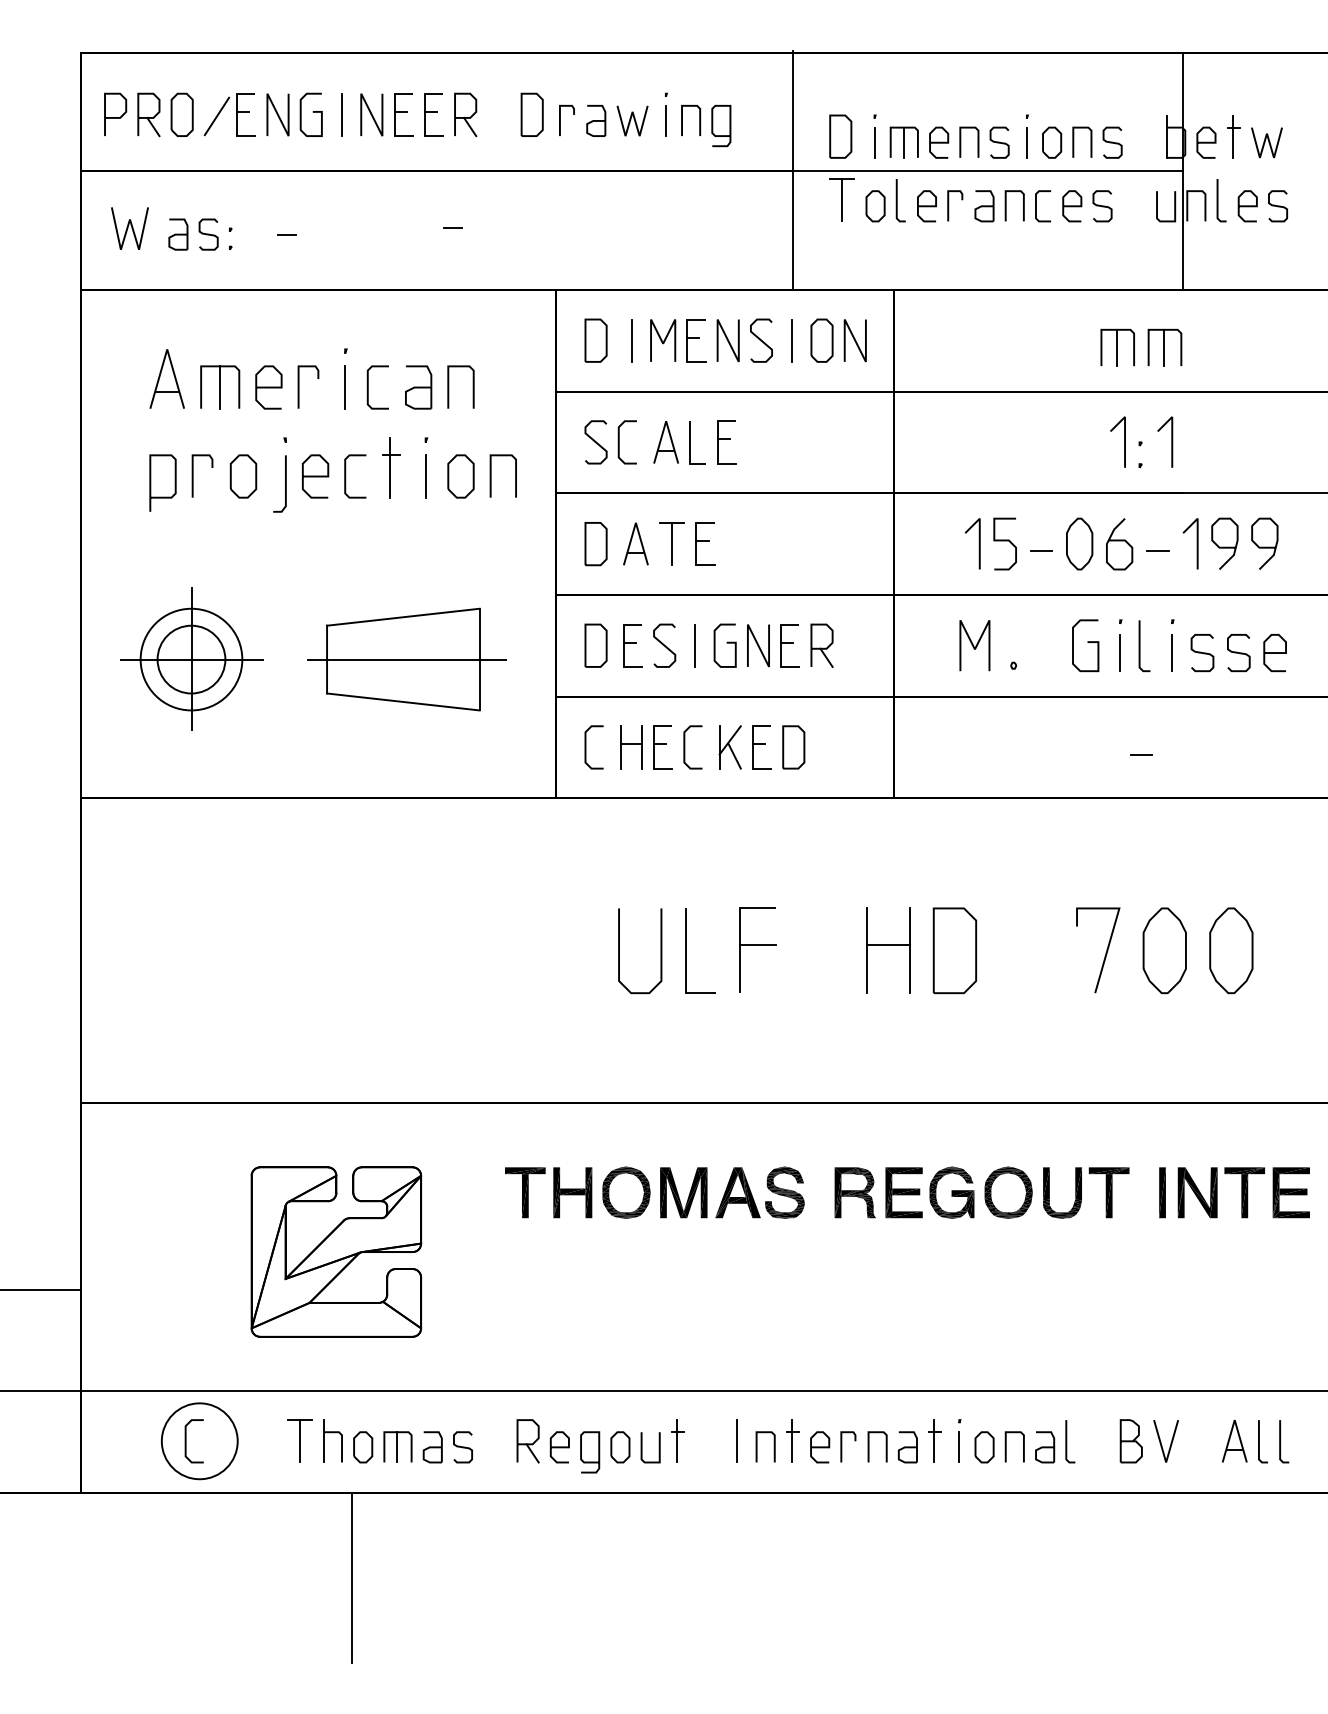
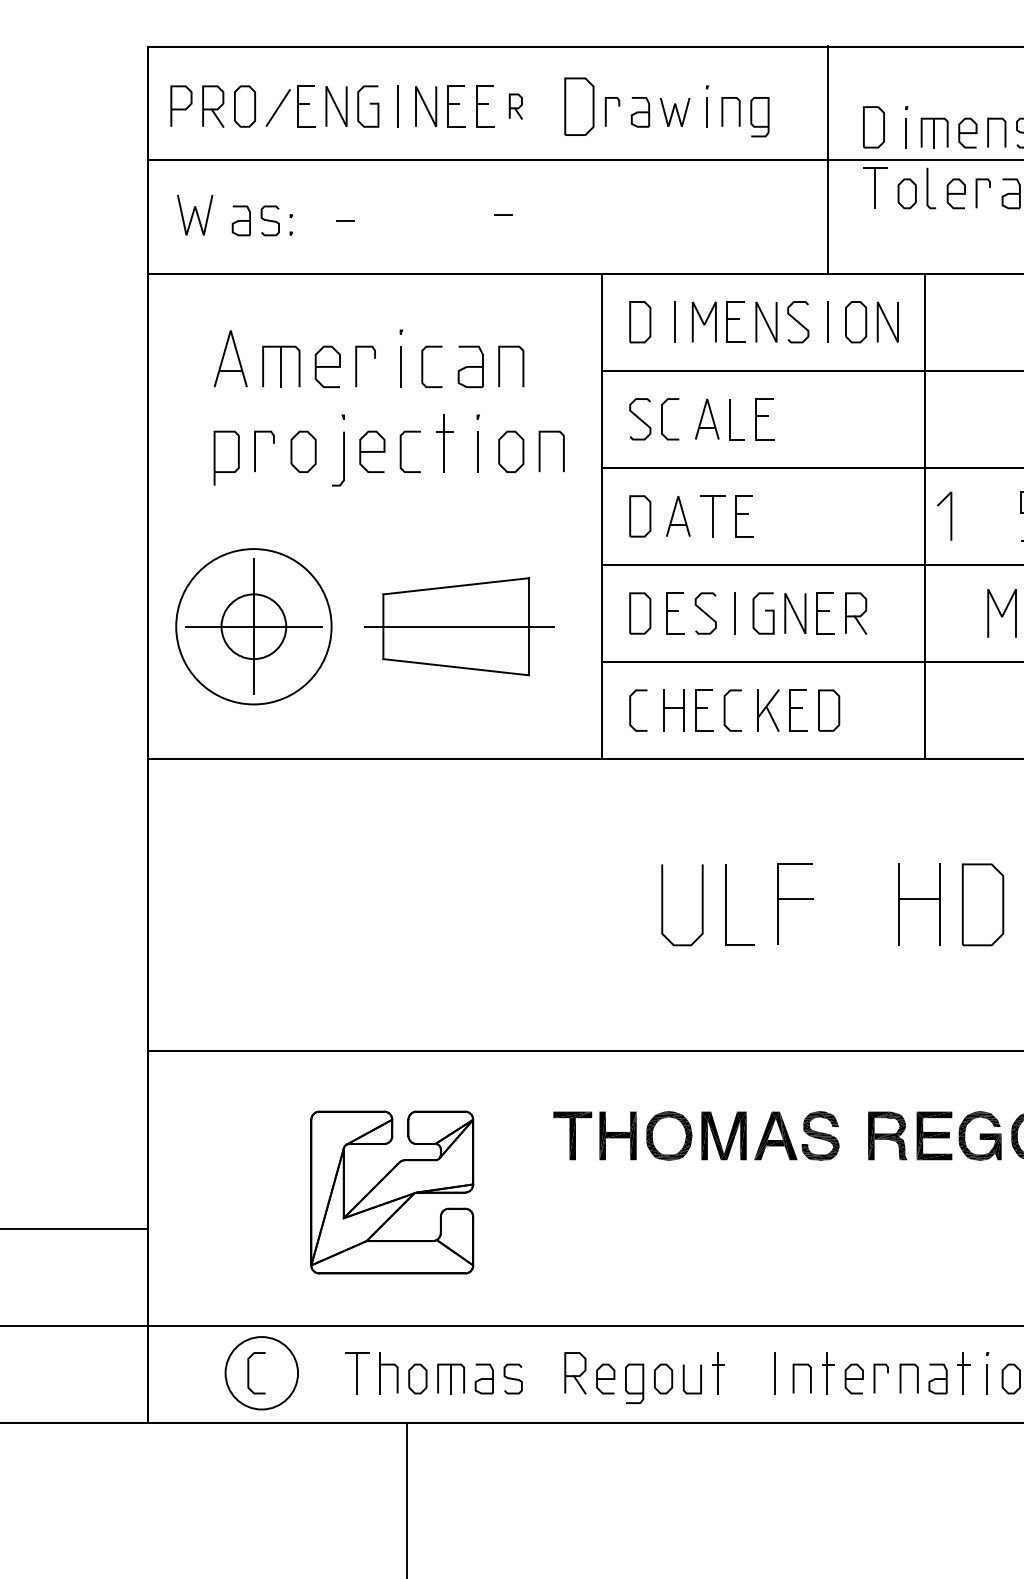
part: (465, 114) -> (515, 106), size x0.6
part: (531, 114) -> (578, 106), size x1.4
line: (978, 543) -> (950, 515), moved
circle: (191, 659) -> (253, 626), size x1.6

